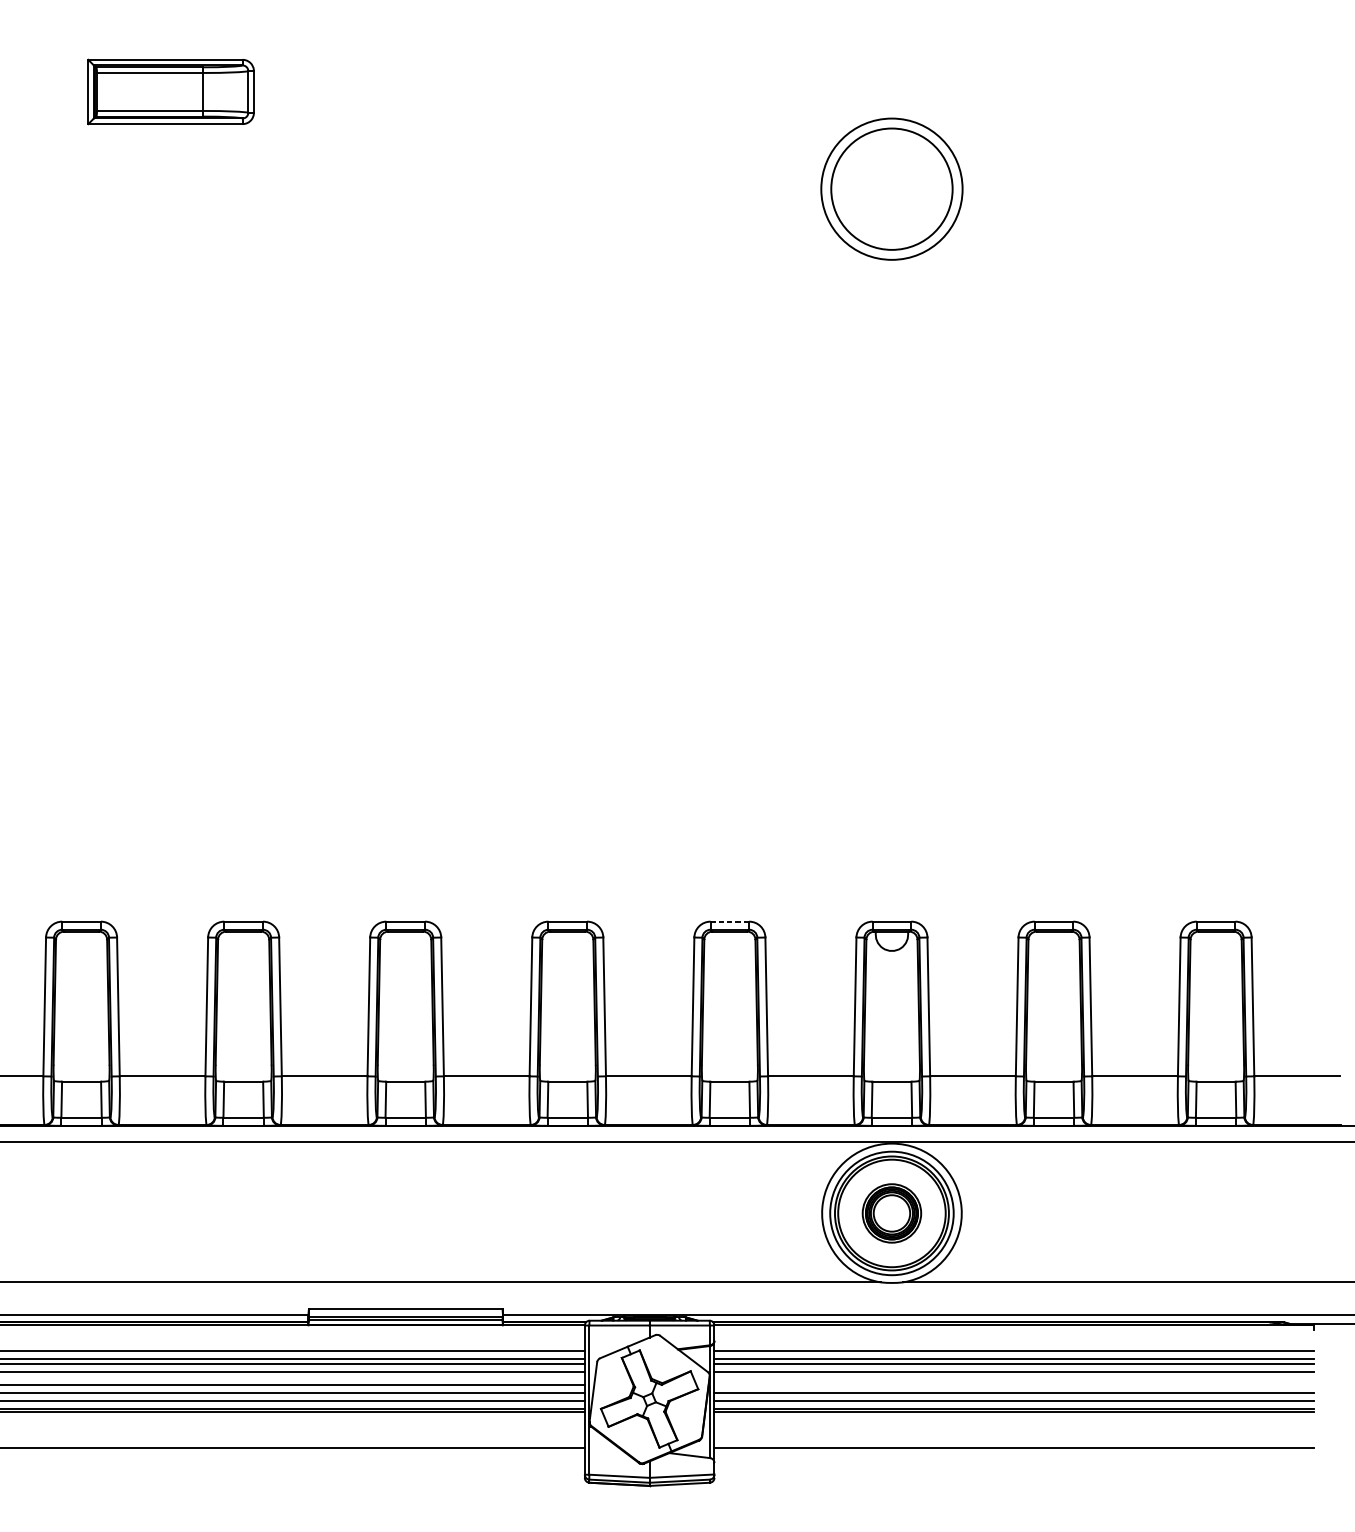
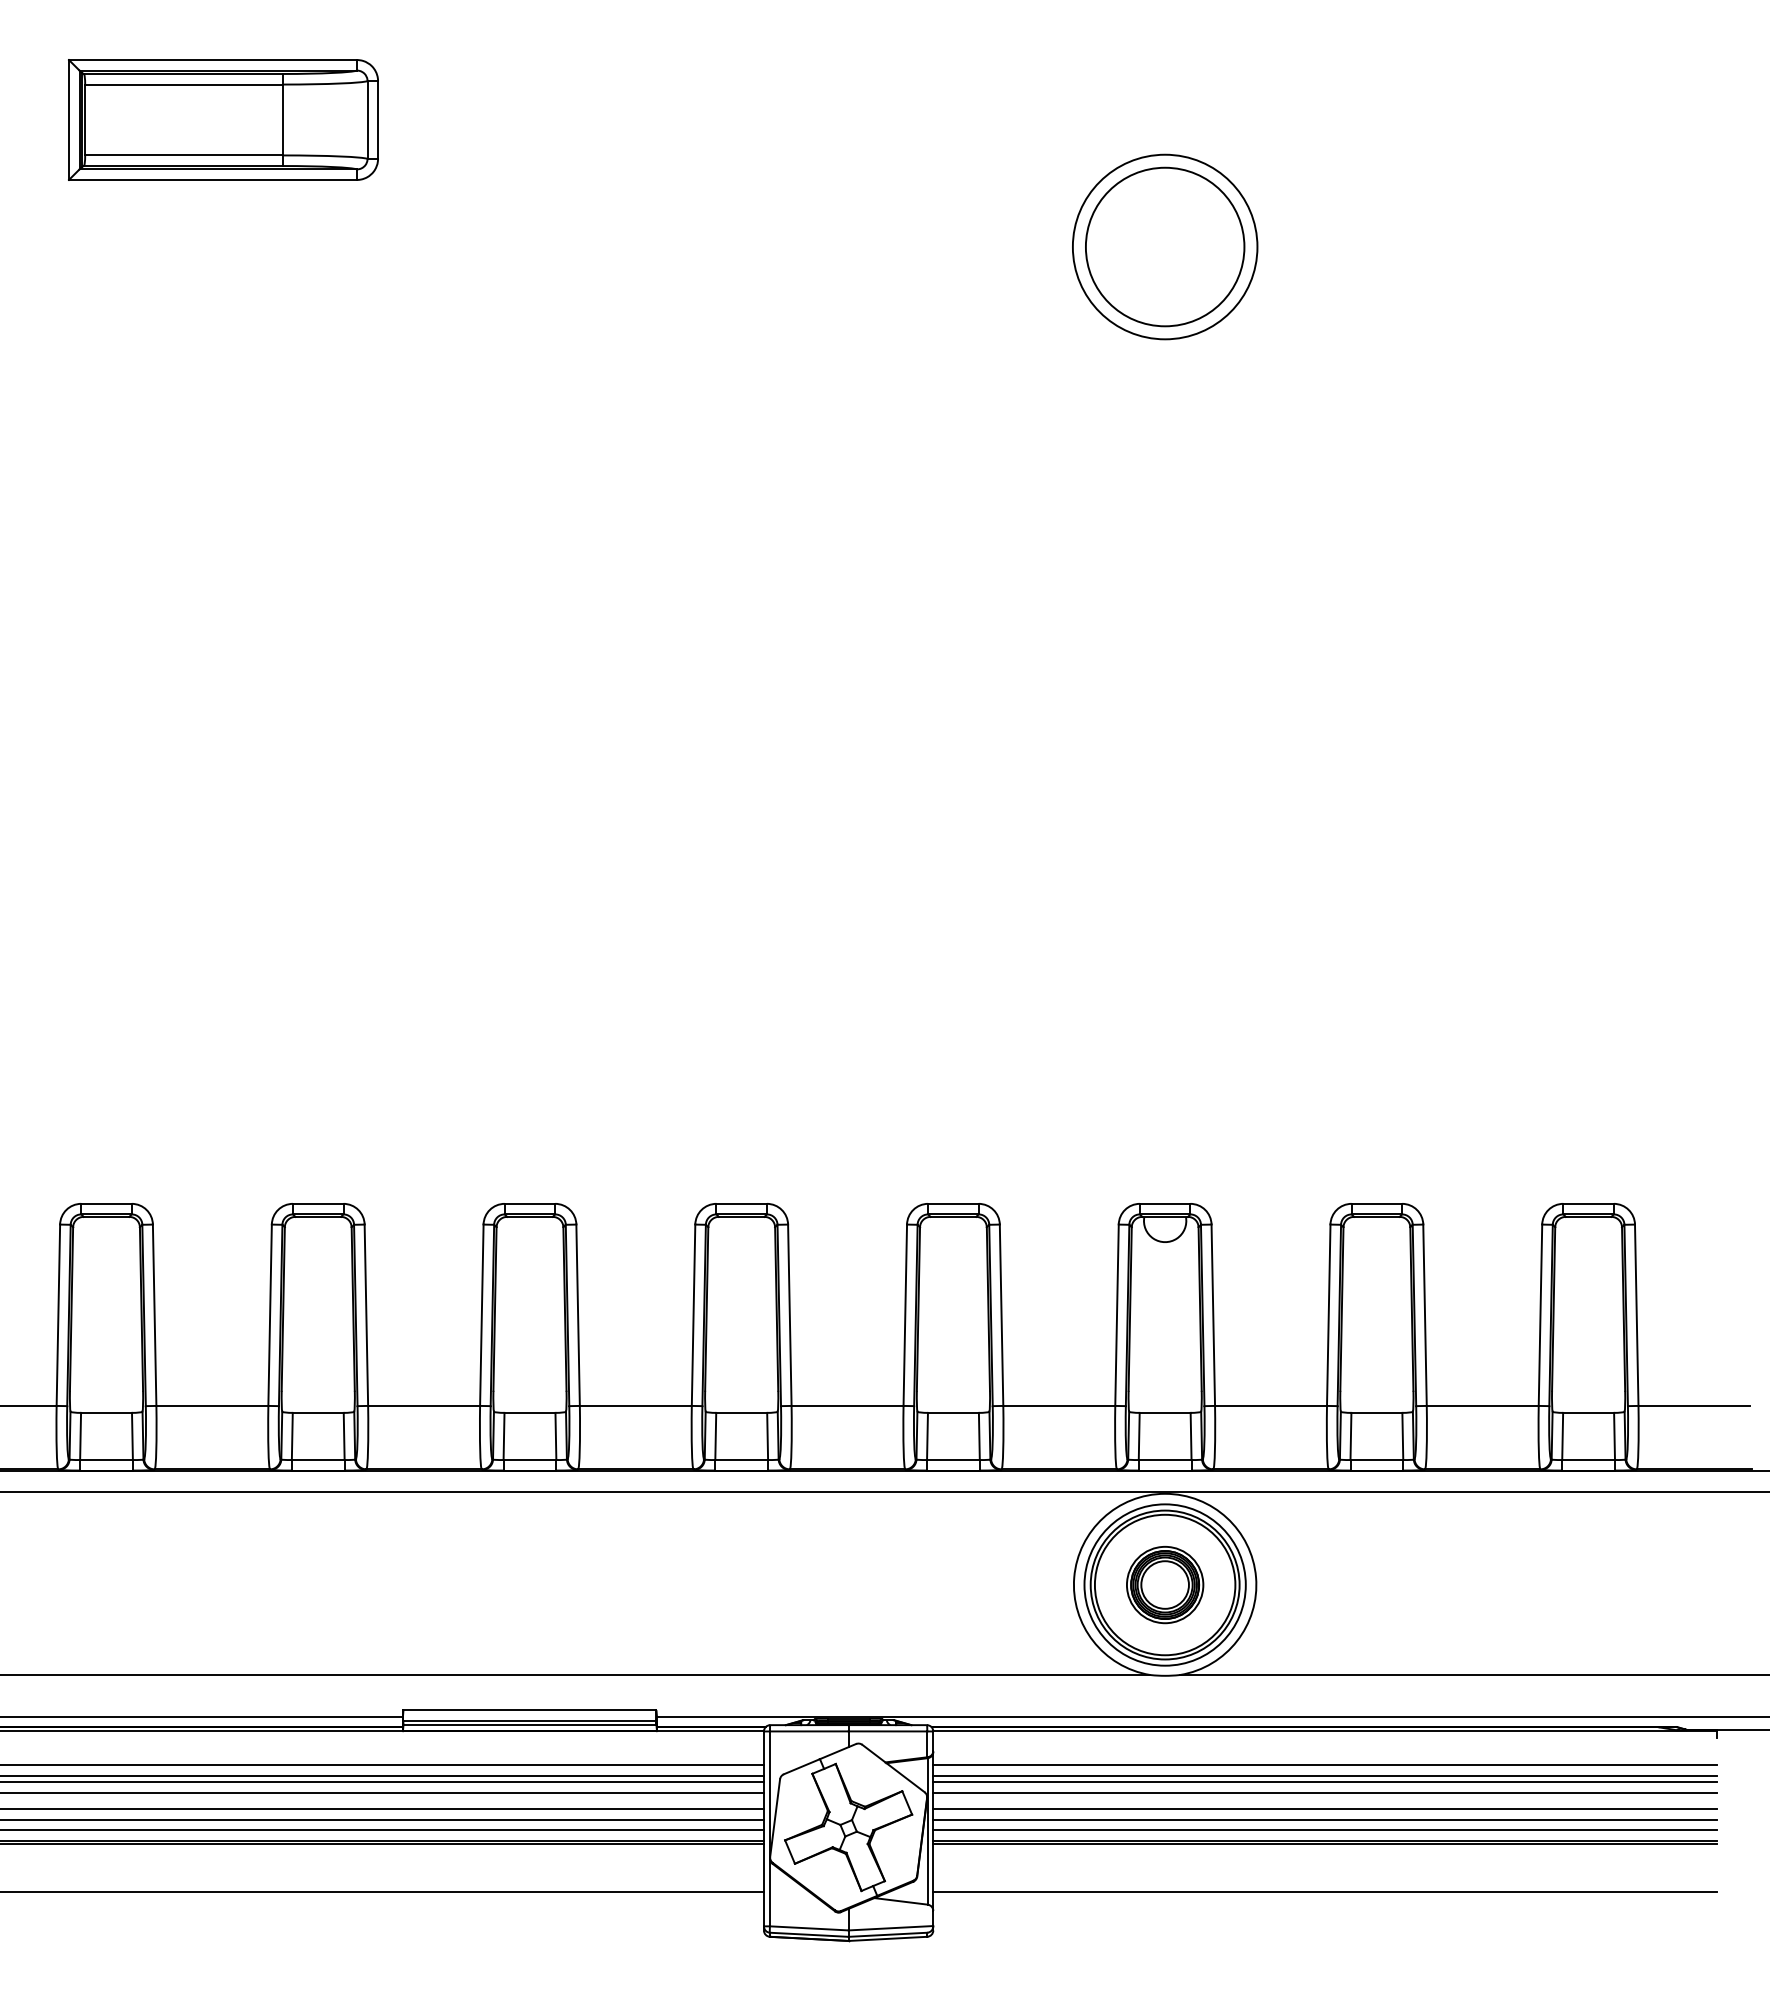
part: (171, 91) -> (223, 119), size x1.43
line: (729, 921) -> (952, 1203), dashed -> solid
line: (1013, 1384) -> (1324, 1808), added

